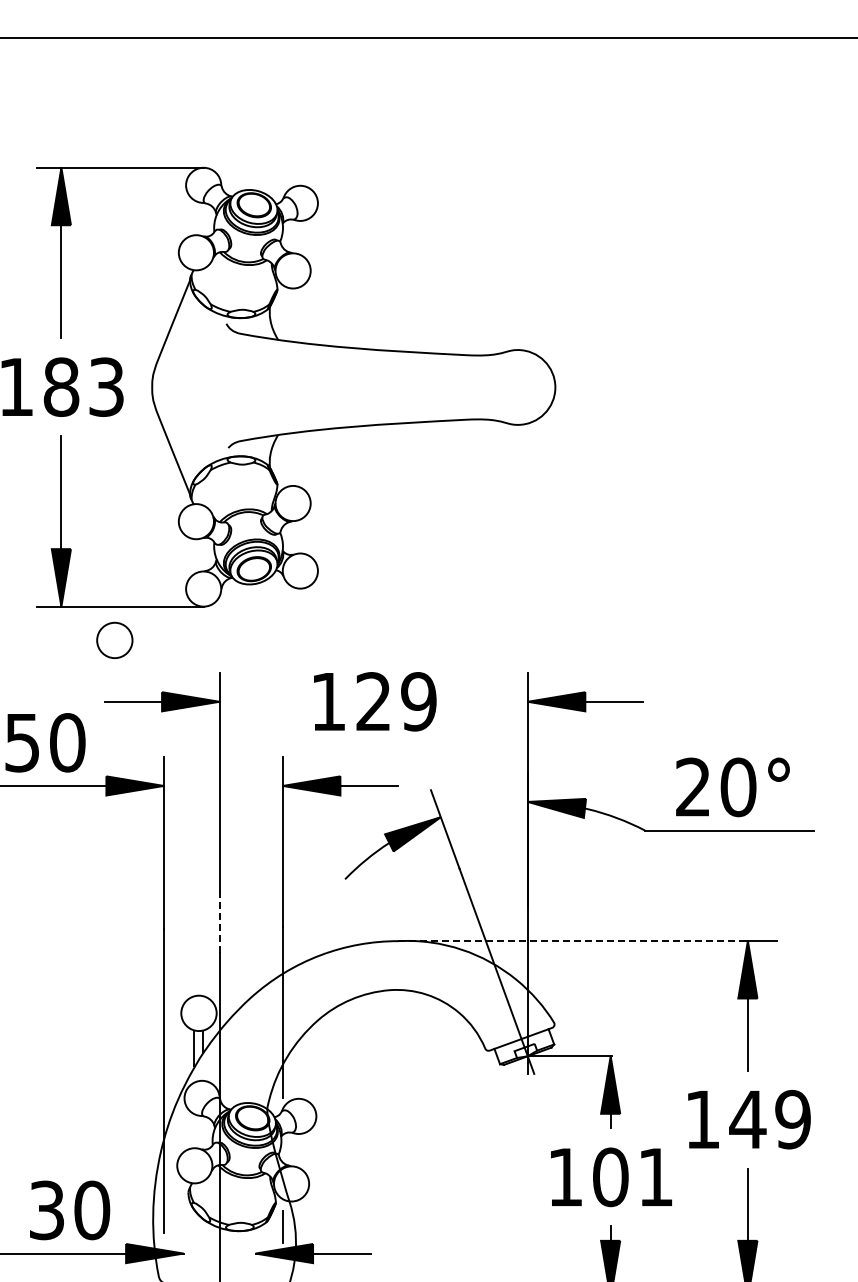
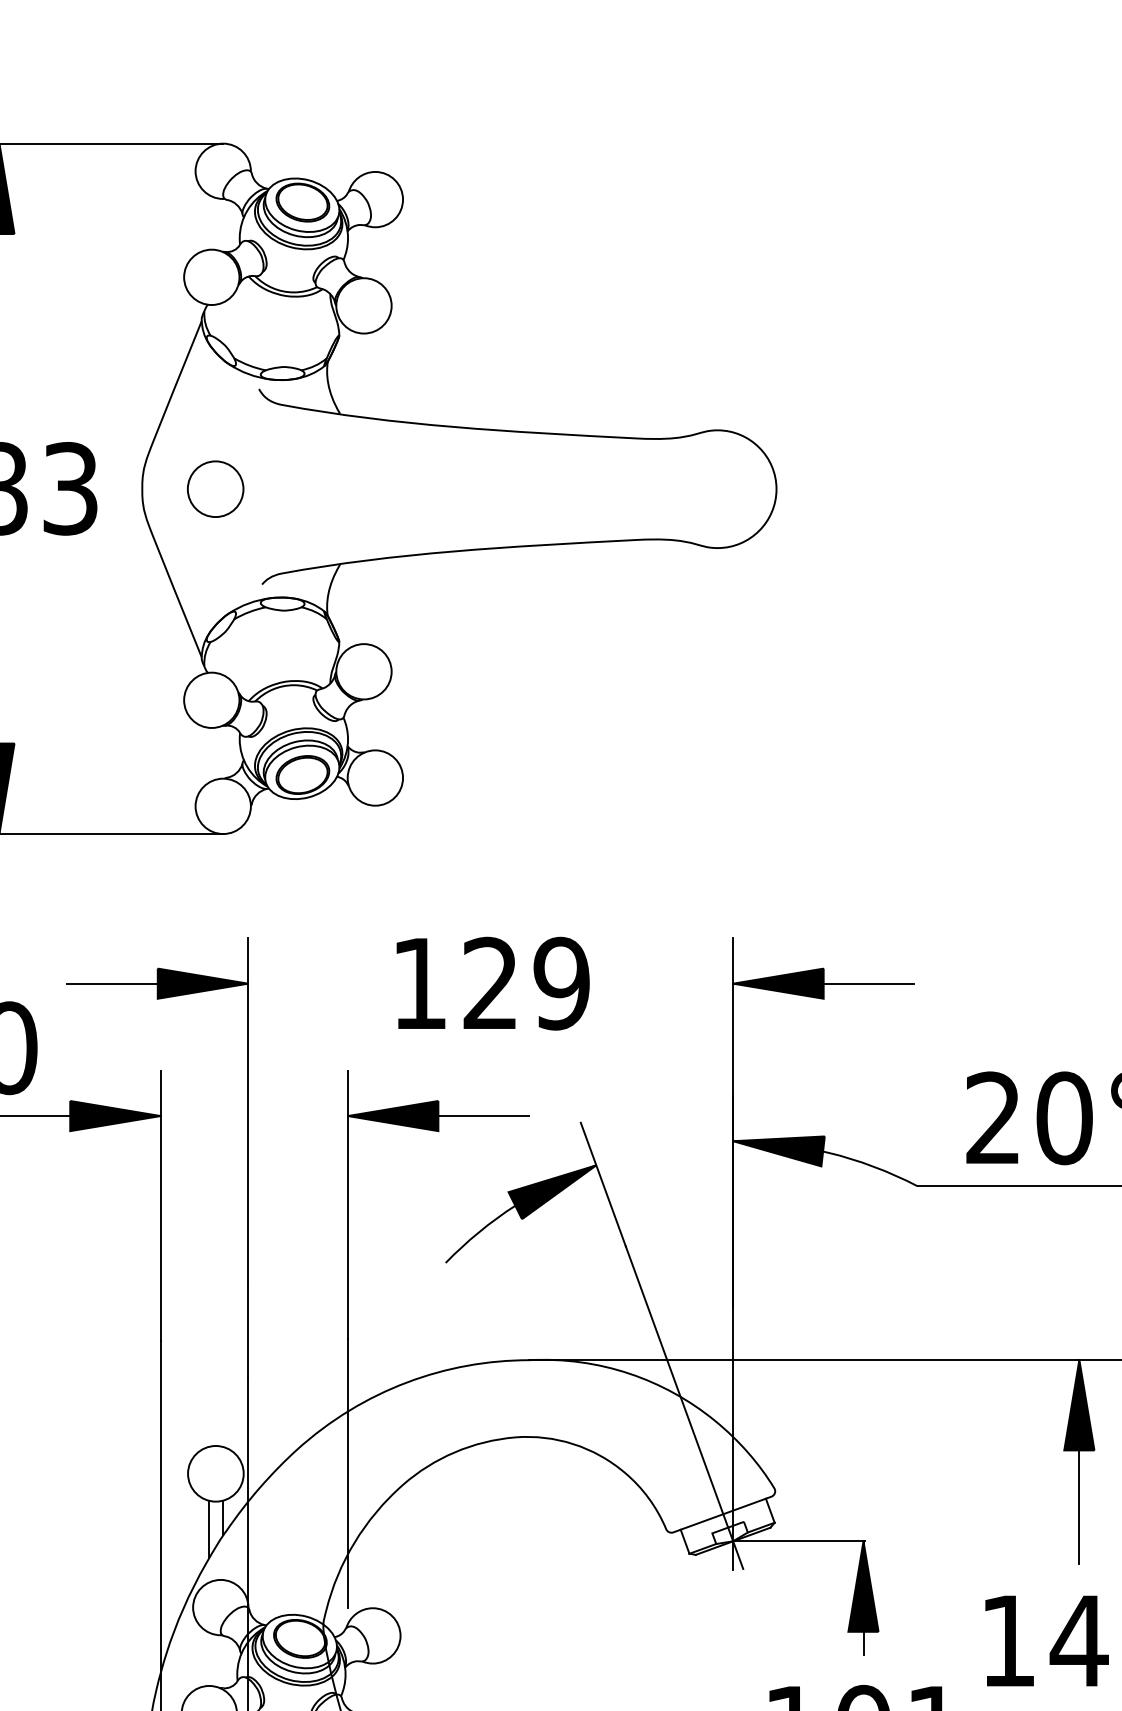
part: (114, 639) -> (215, 487), moved
line: (219, 921) -> (248, 1329), dashed -> solid
line: (572, 940) -> (803, 1359), dashed -> solid

